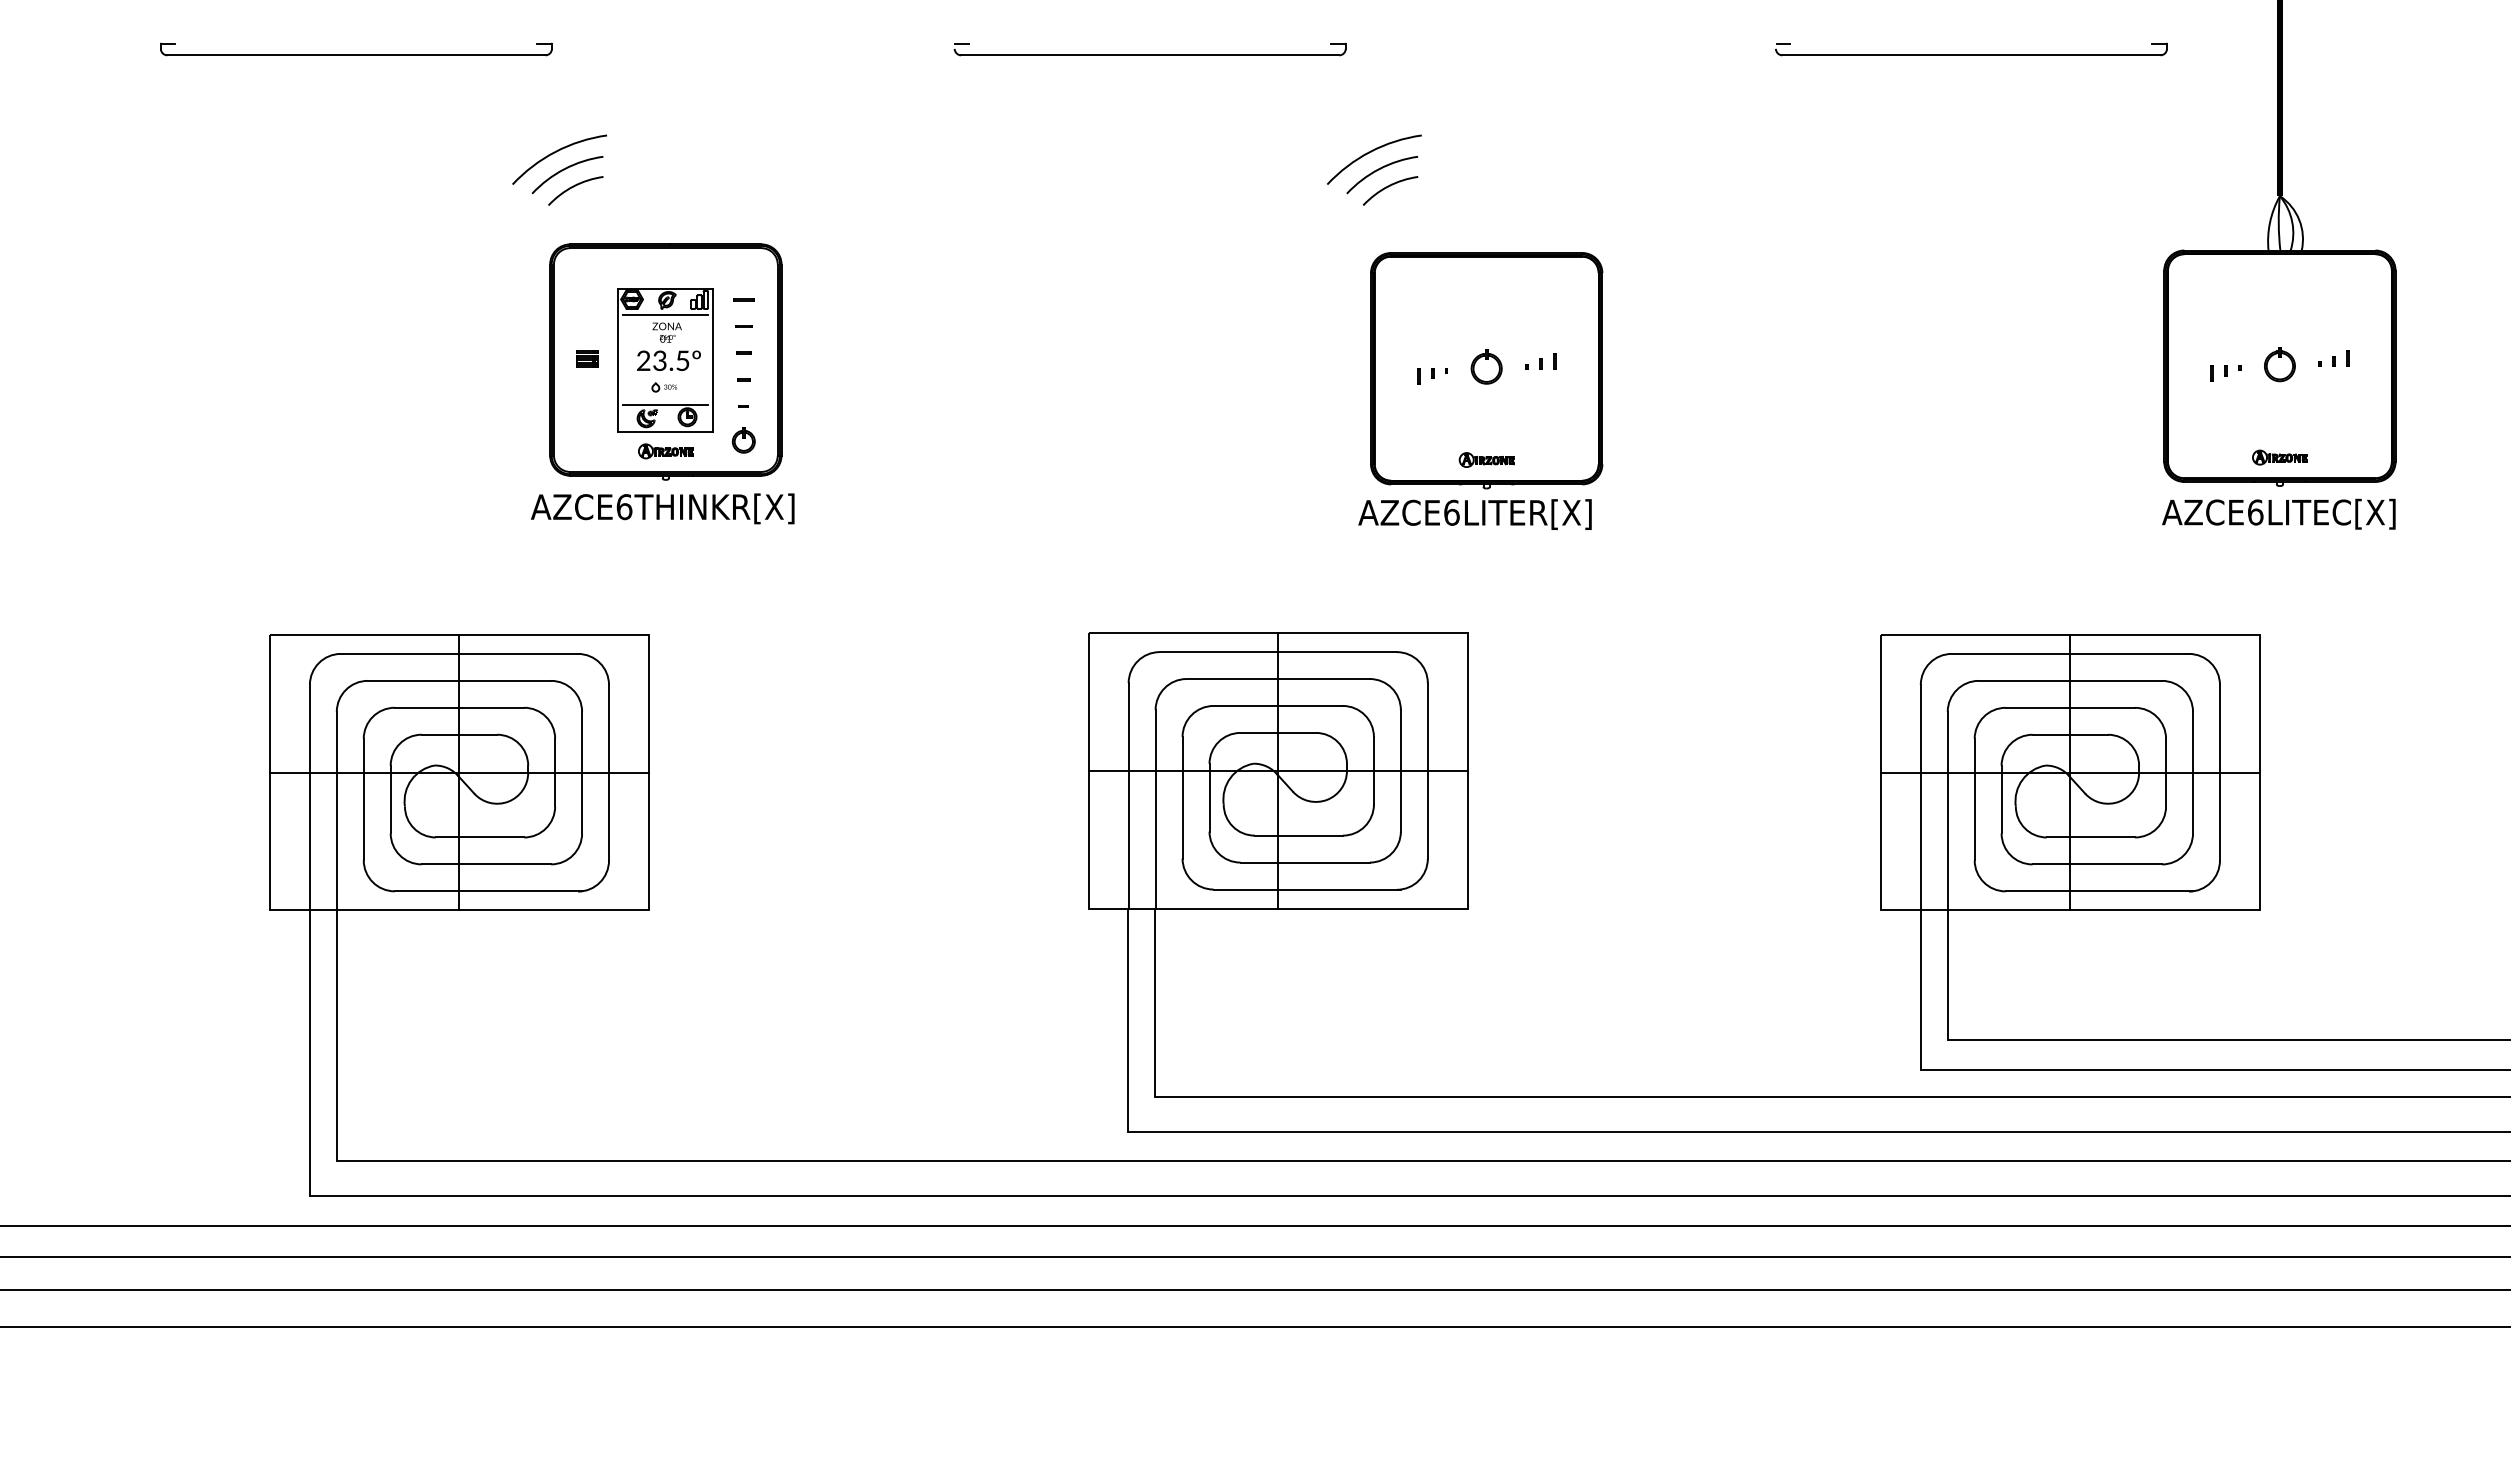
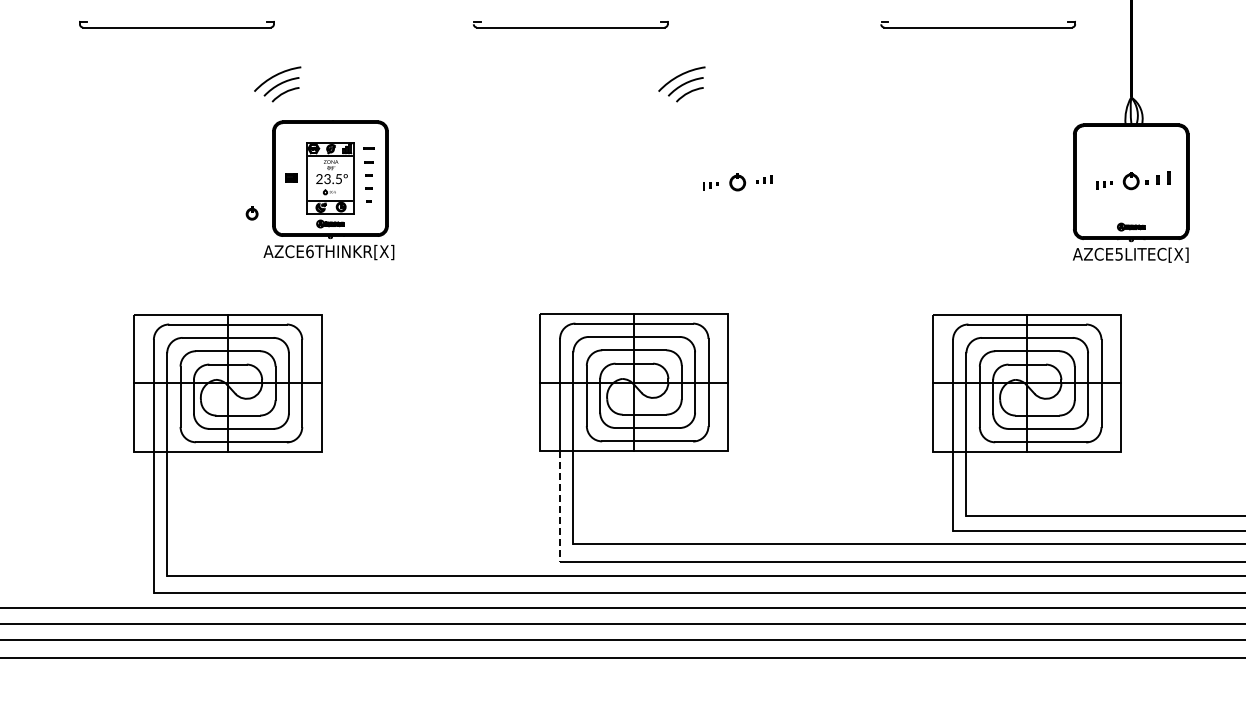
part: (2332, 357) -> (1157, 177), size x1.6
part: (1480, 389) -> (734, 193), removed
part: (742, 440) -> (251, 213), moved
text: (2256, 510) -> (1119, 253), AZCE6LITEC[X] -> AZCE5LITEC[X]
line: (1127, 1020) -> (559, 506), solid -> dashed

